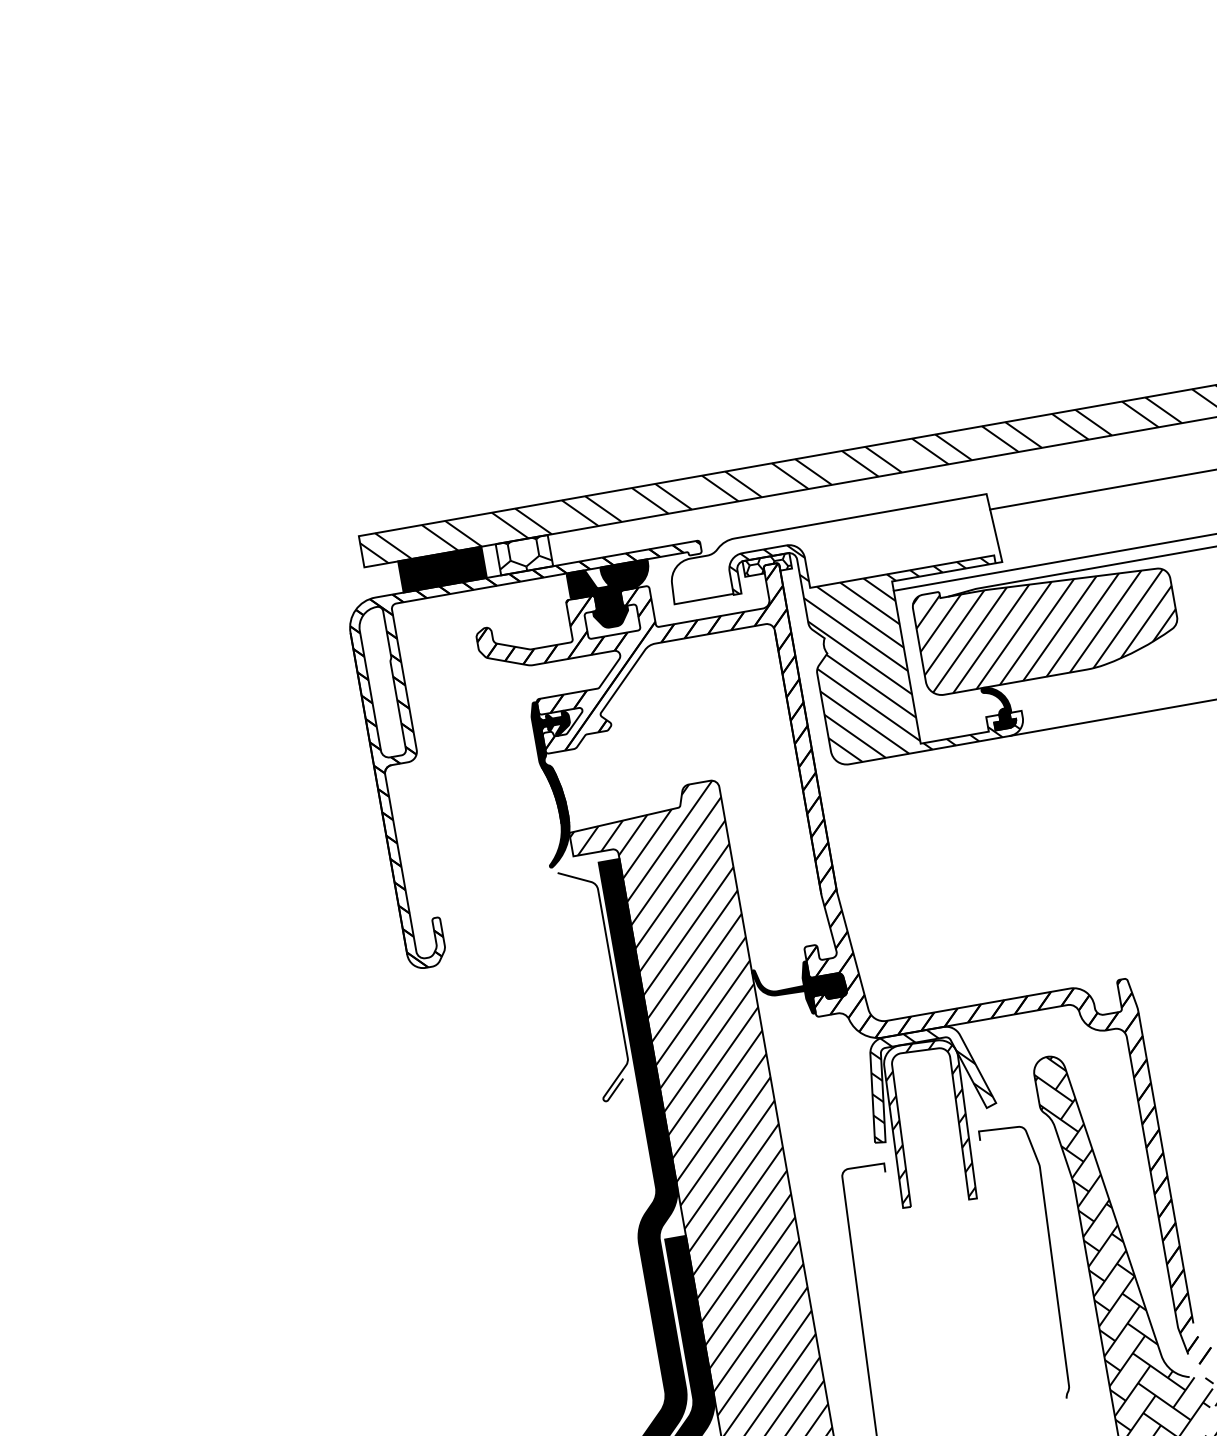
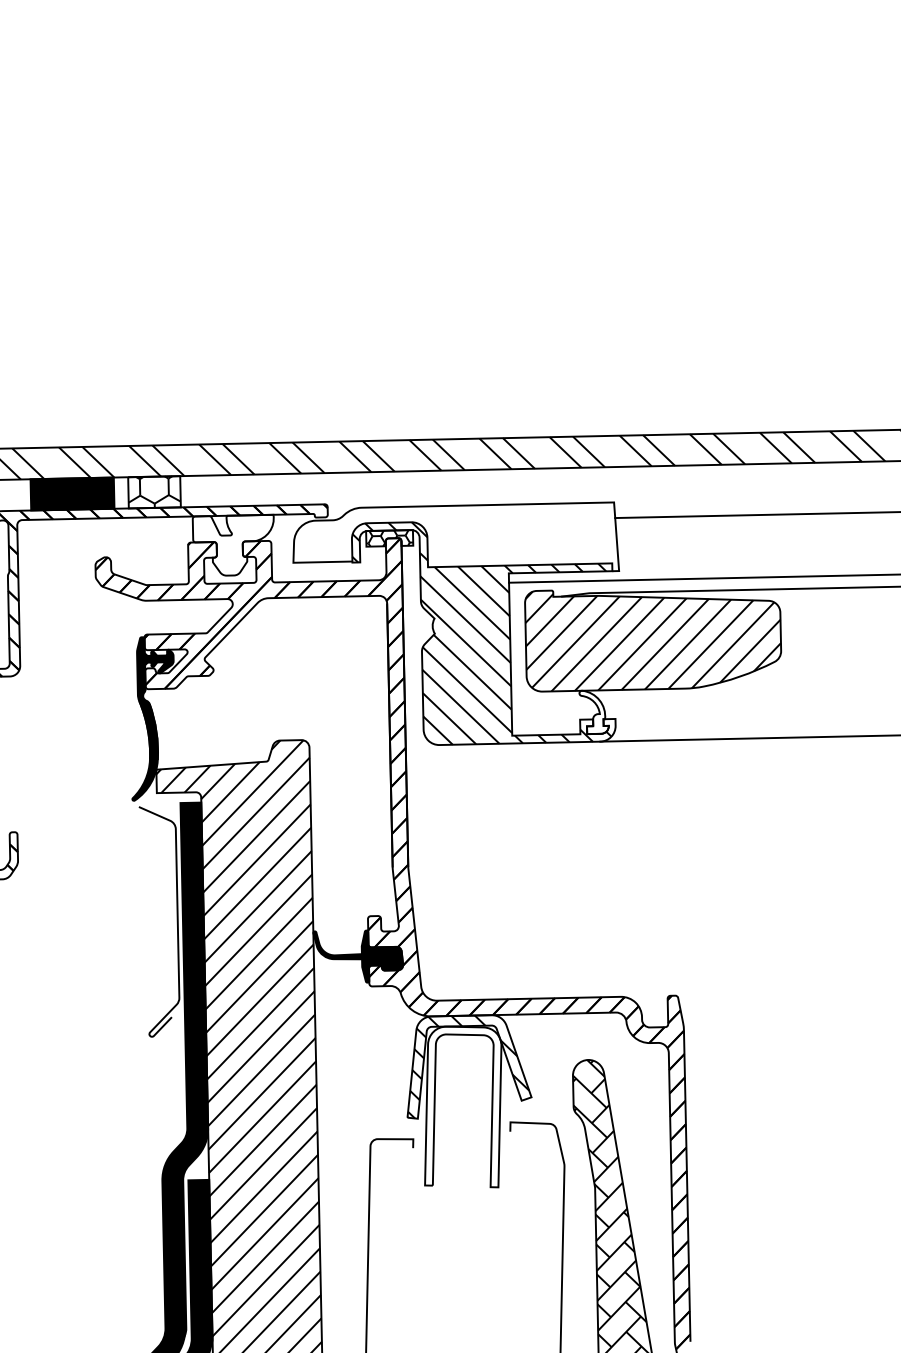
fill: (607, 593) -> (229, 542), removed
fill: (998, 708) -> (593, 713), removed
hatch: (930, 1121) -> (464, 1105), removed

